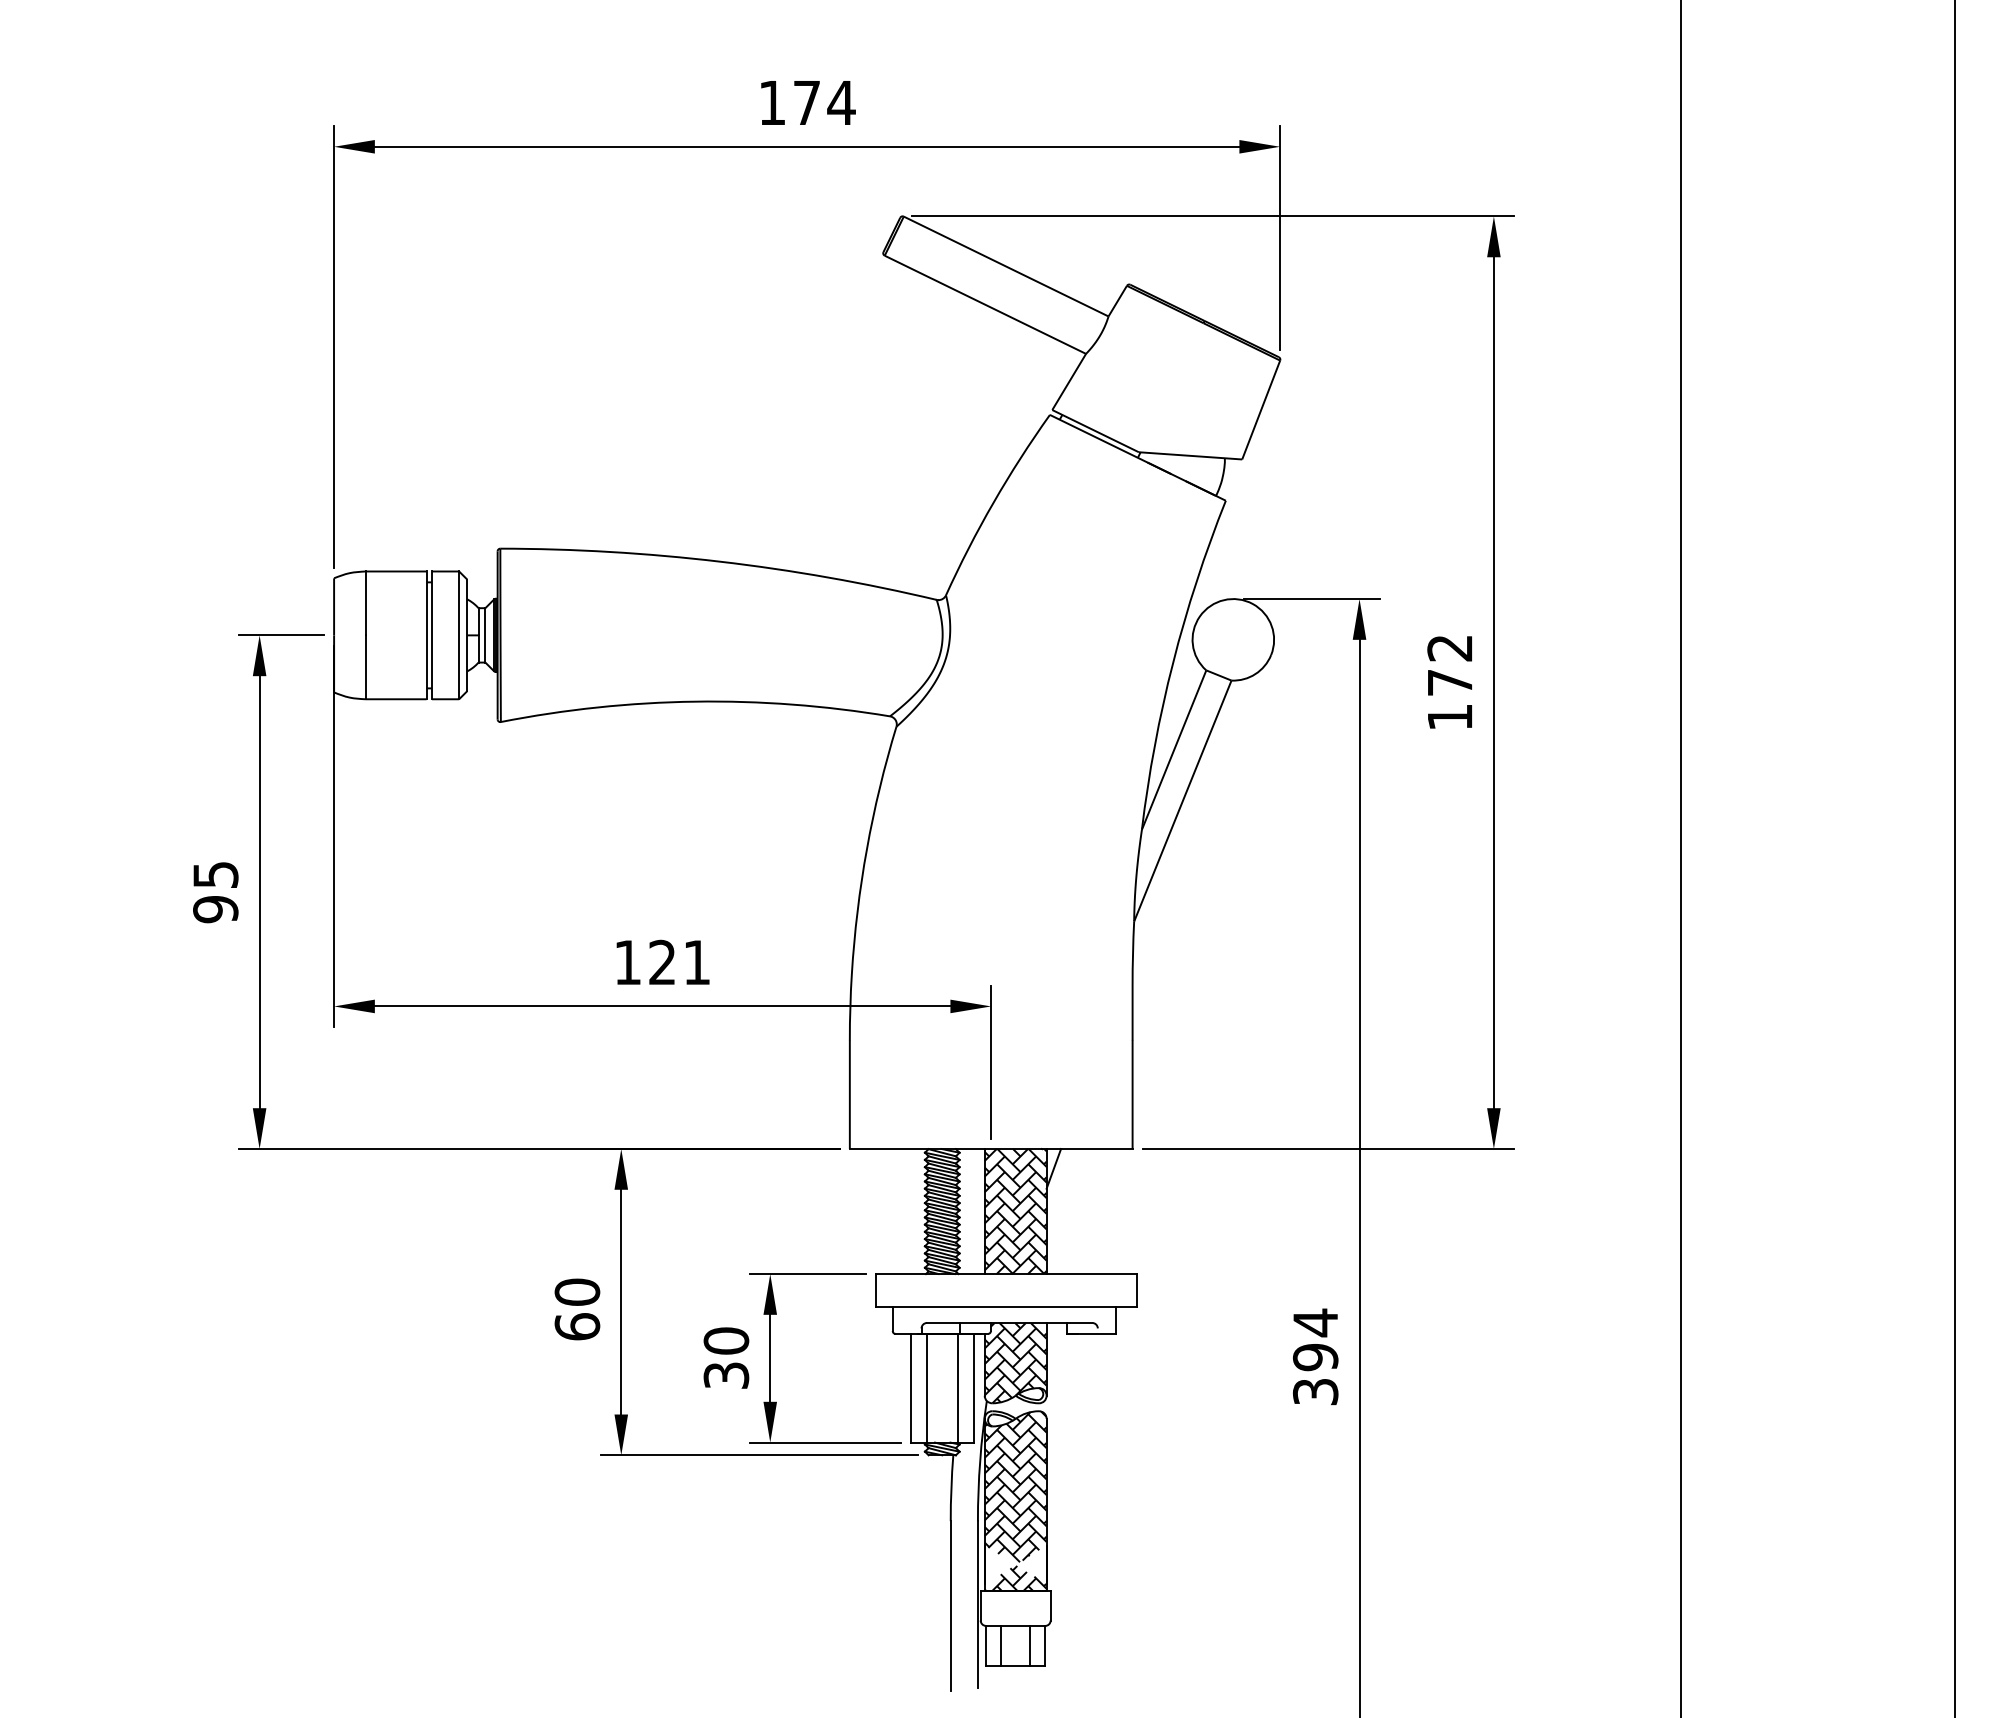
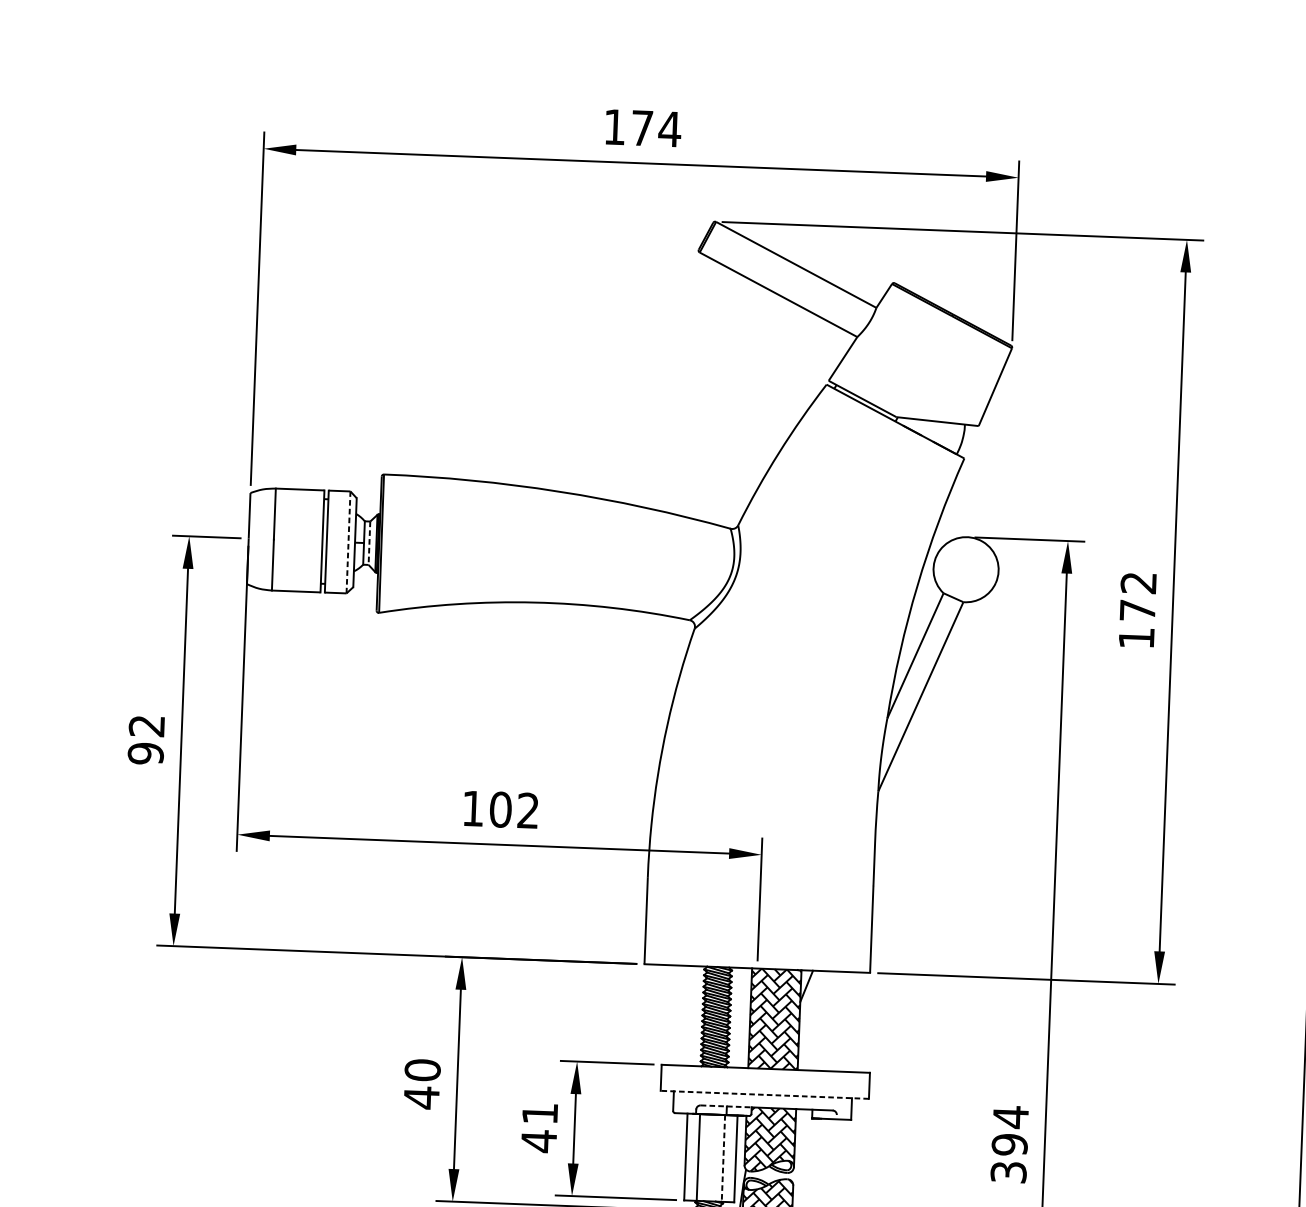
line: (459, 635) -> (348, 542), solid -> dashed
line: (485, 635) -> (369, 543), solid -> dashed
text: (215, 875) -> (146, 726), 95 -> 92
text: (679, 962) -> (514, 810), 121 -> 102
line: (1006, 1306) -> (764, 1094), solid -> dashed
line: (958, 1322) -> (725, 1106), solid -> dashed
text: (577, 1326) -> (421, 1097), 60 -> 40
text: (726, 1358) -> (539, 1127), 30 -> 41
line: (957, 1388) -> (723, 1158), solid -> dashed

